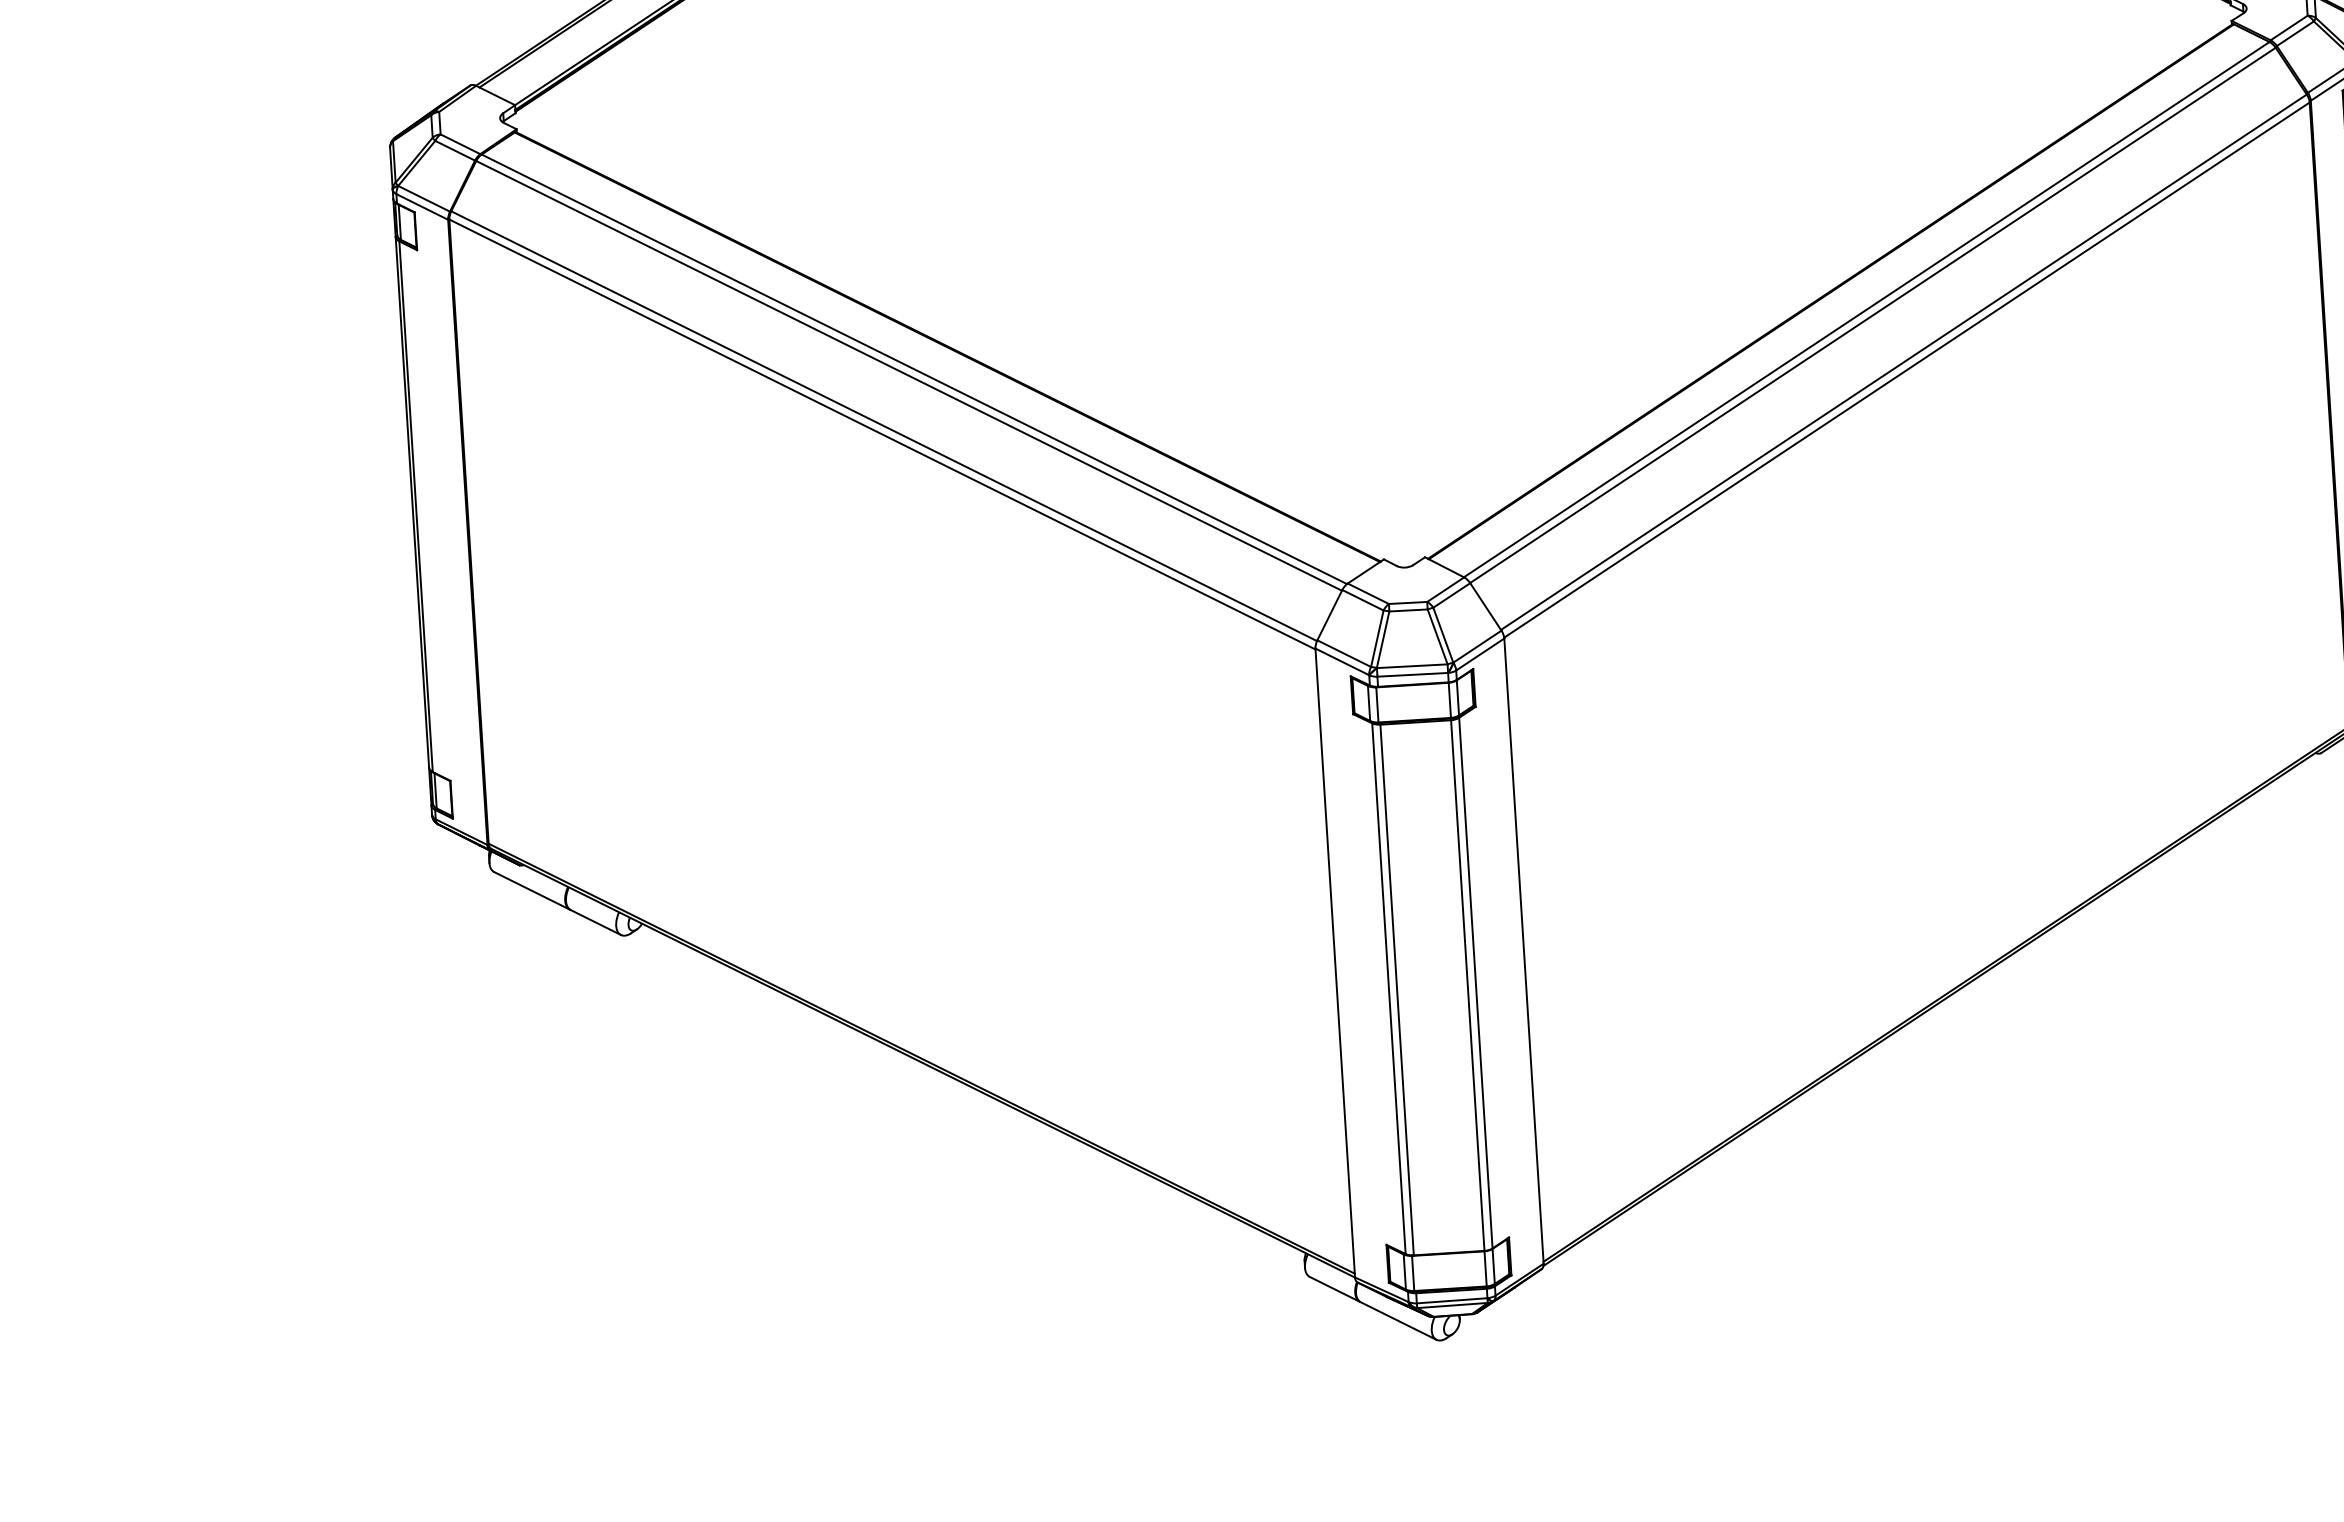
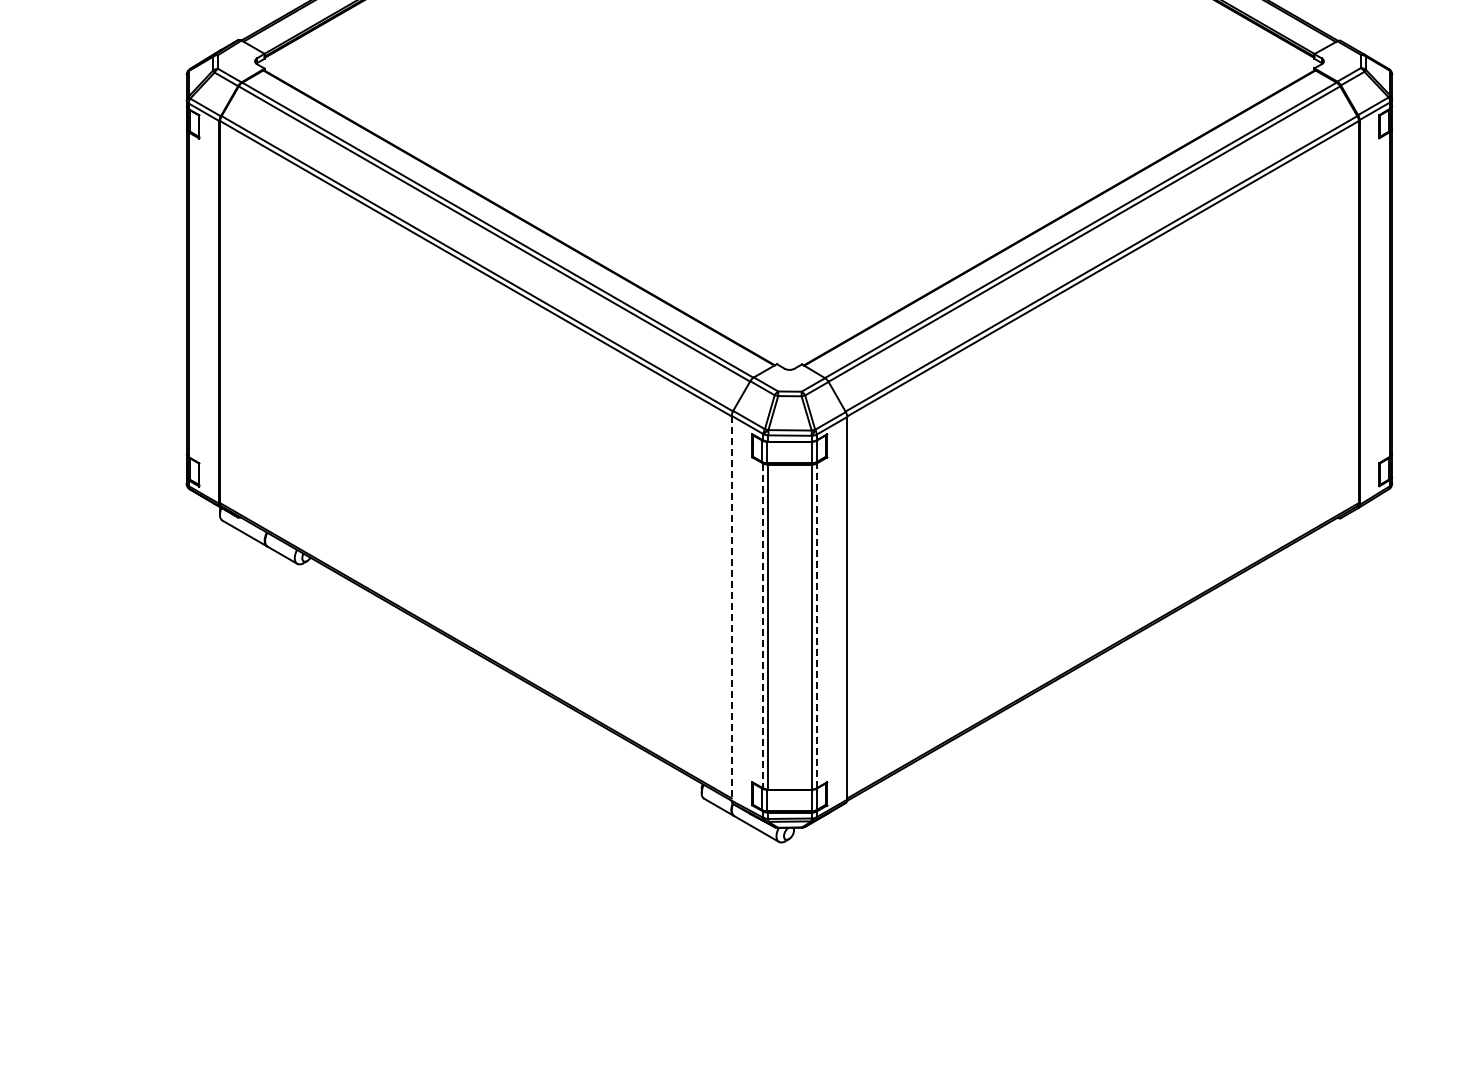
line: (1334, 963) -> (731, 608), solid -> dashed
line: (1475, 982) -> (816, 625), solid -> dashed
line: (1389, 989) -> (763, 626), solid -> dashed

